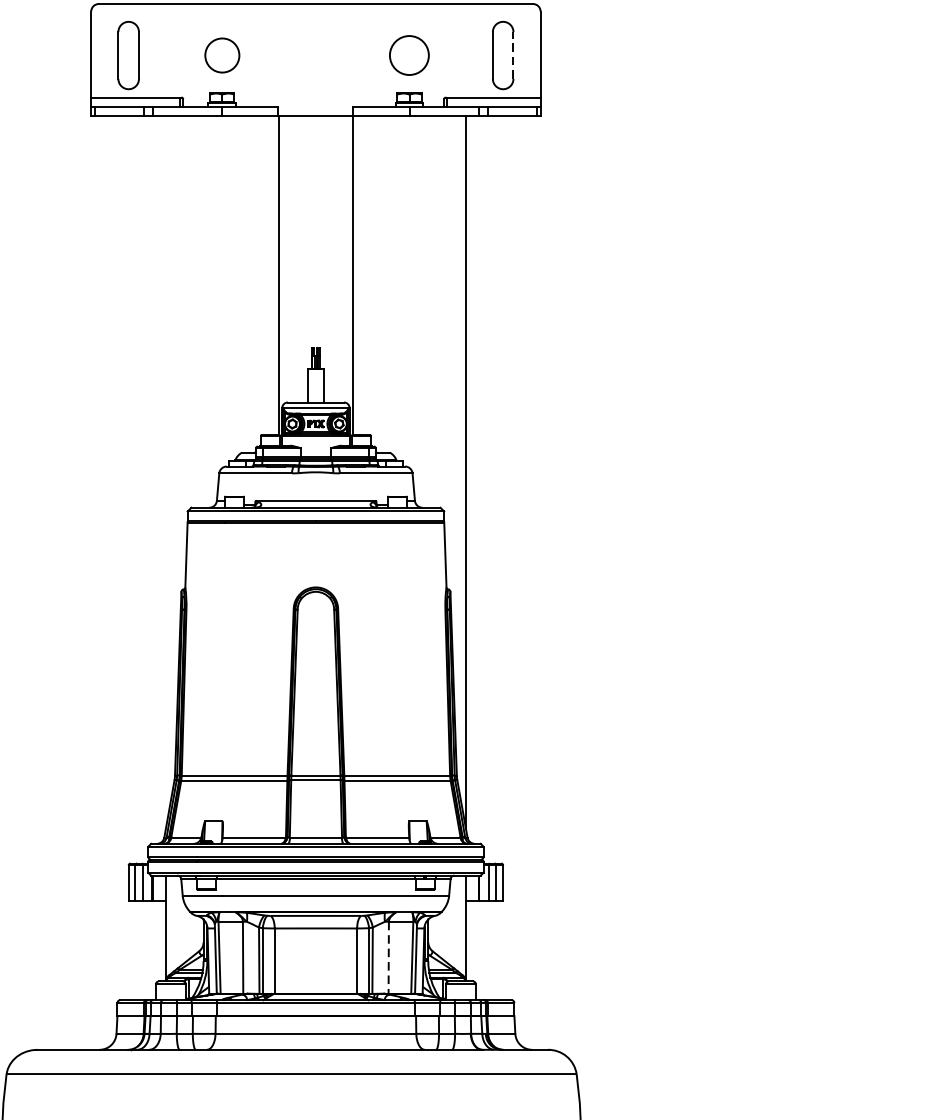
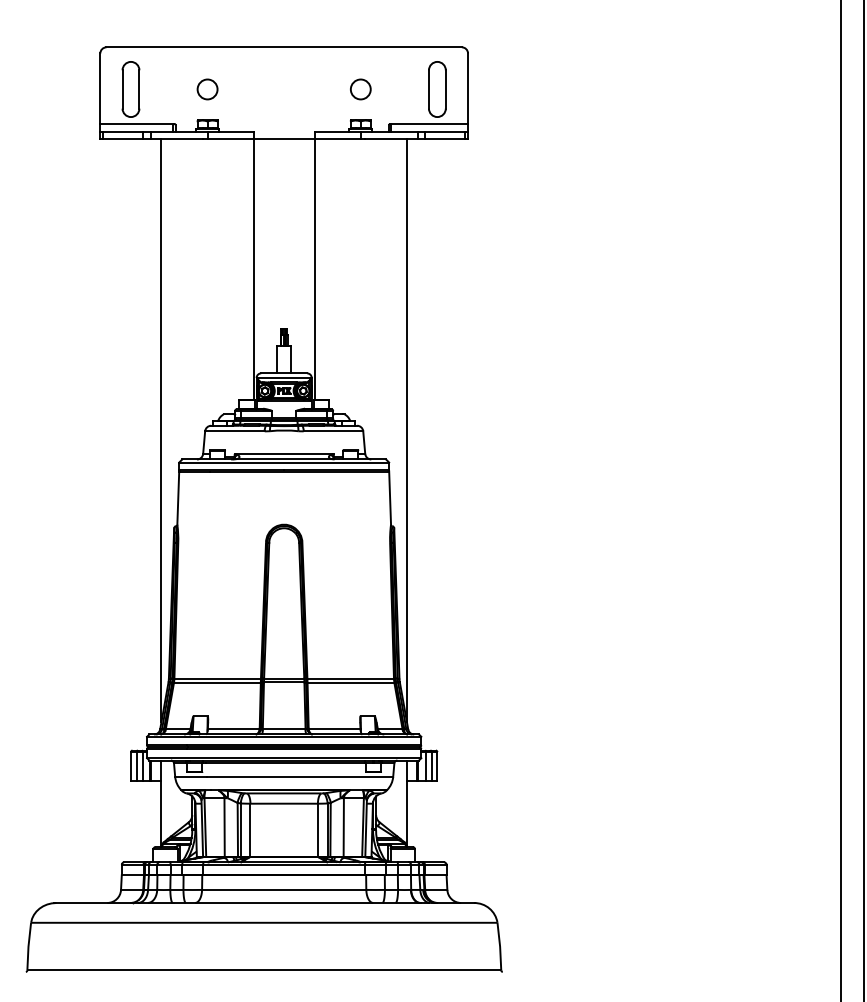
line: (513, 54) -> (445, 88), dashed -> solid
circle: (222, 55) -> (207, 89), size x0.71
circle: (409, 55) -> (360, 89), size x0.62
line: (165, 472) -> (161, 430), added
line: (388, 958) -> (343, 828), dashed -> solid

